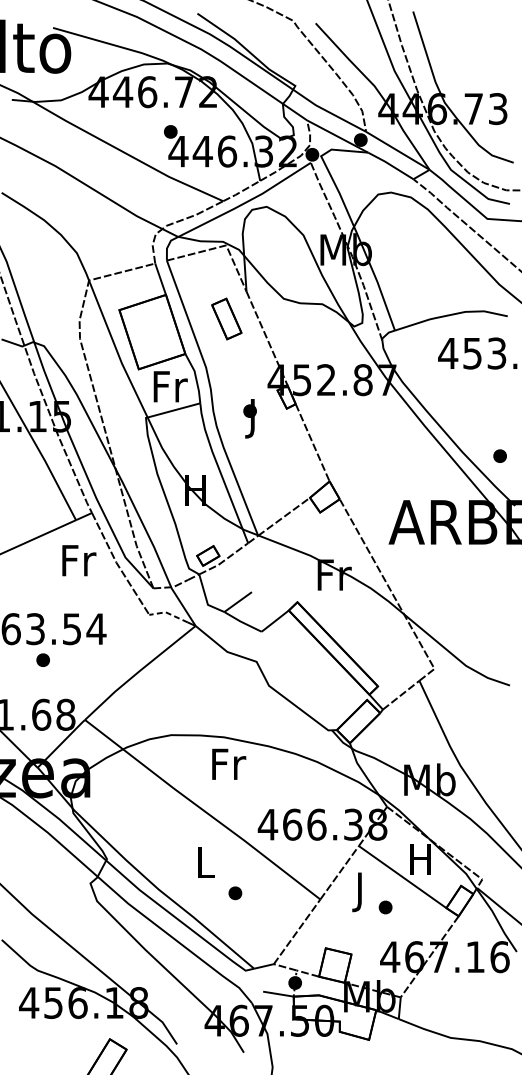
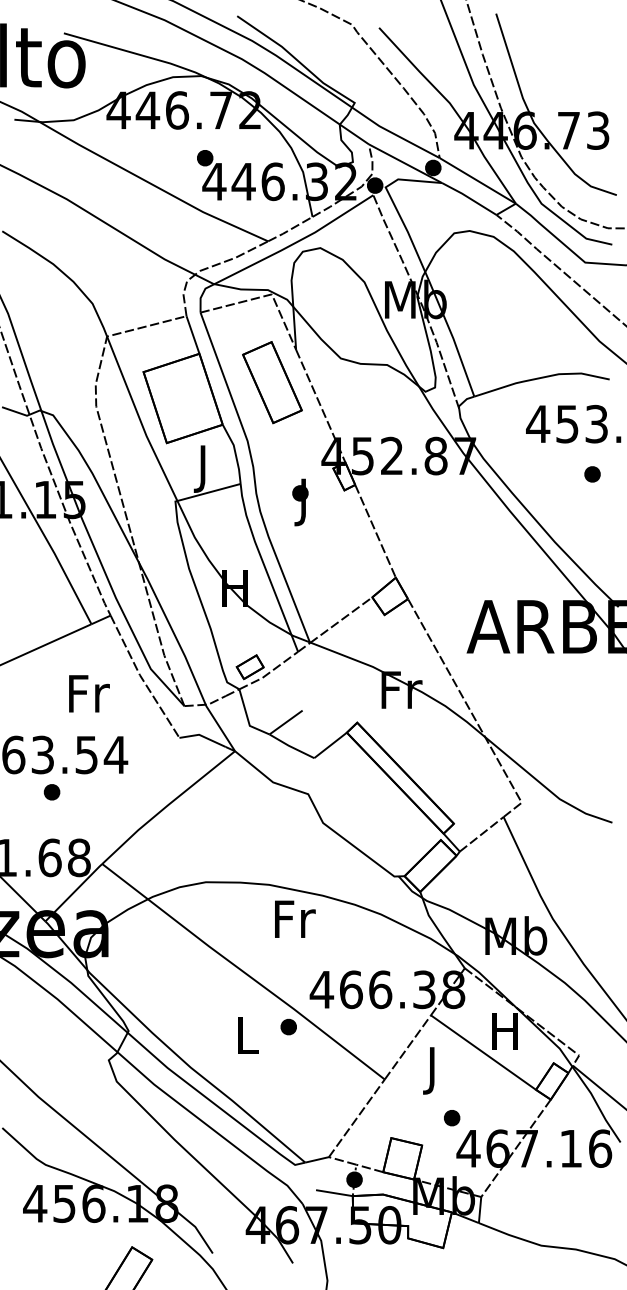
part: (226, 318) -> (272, 382), size x1.67
text: (170, 390) -> (204, 468), Fr -> J
part: (500, 456) -> (592, 474), moved
text: (79, 560) -> (89, 693), moved
line: (168, 613) -> (202, 736), dashed -> solid
text: (229, 763) -> (295, 918), moved
part: (235, 892) -> (288, 1026), moved
part: (385, 907) -> (452, 1118), moved

